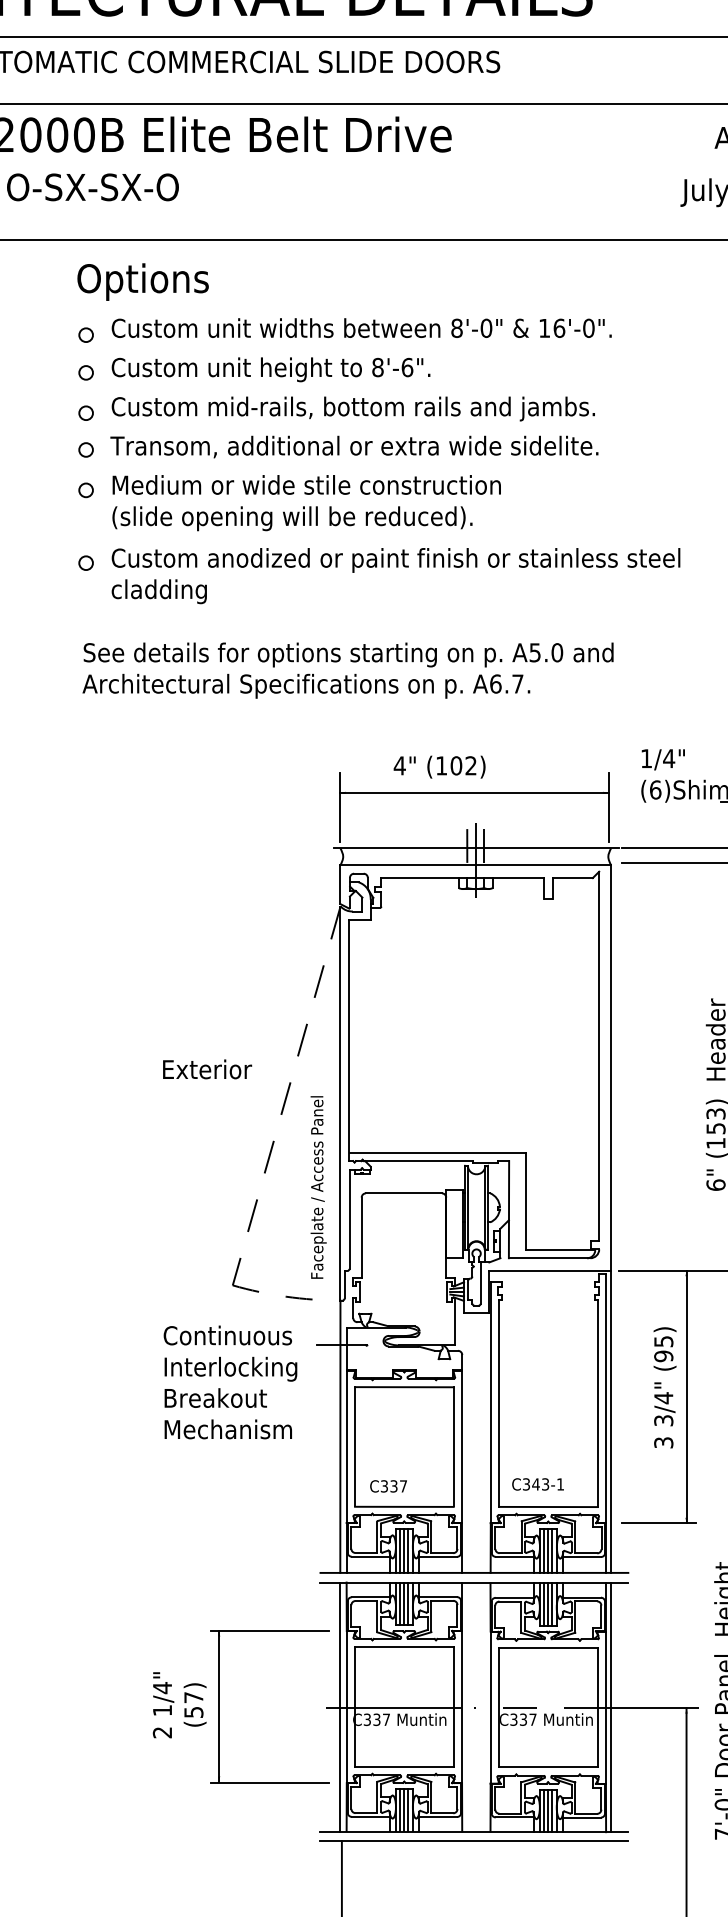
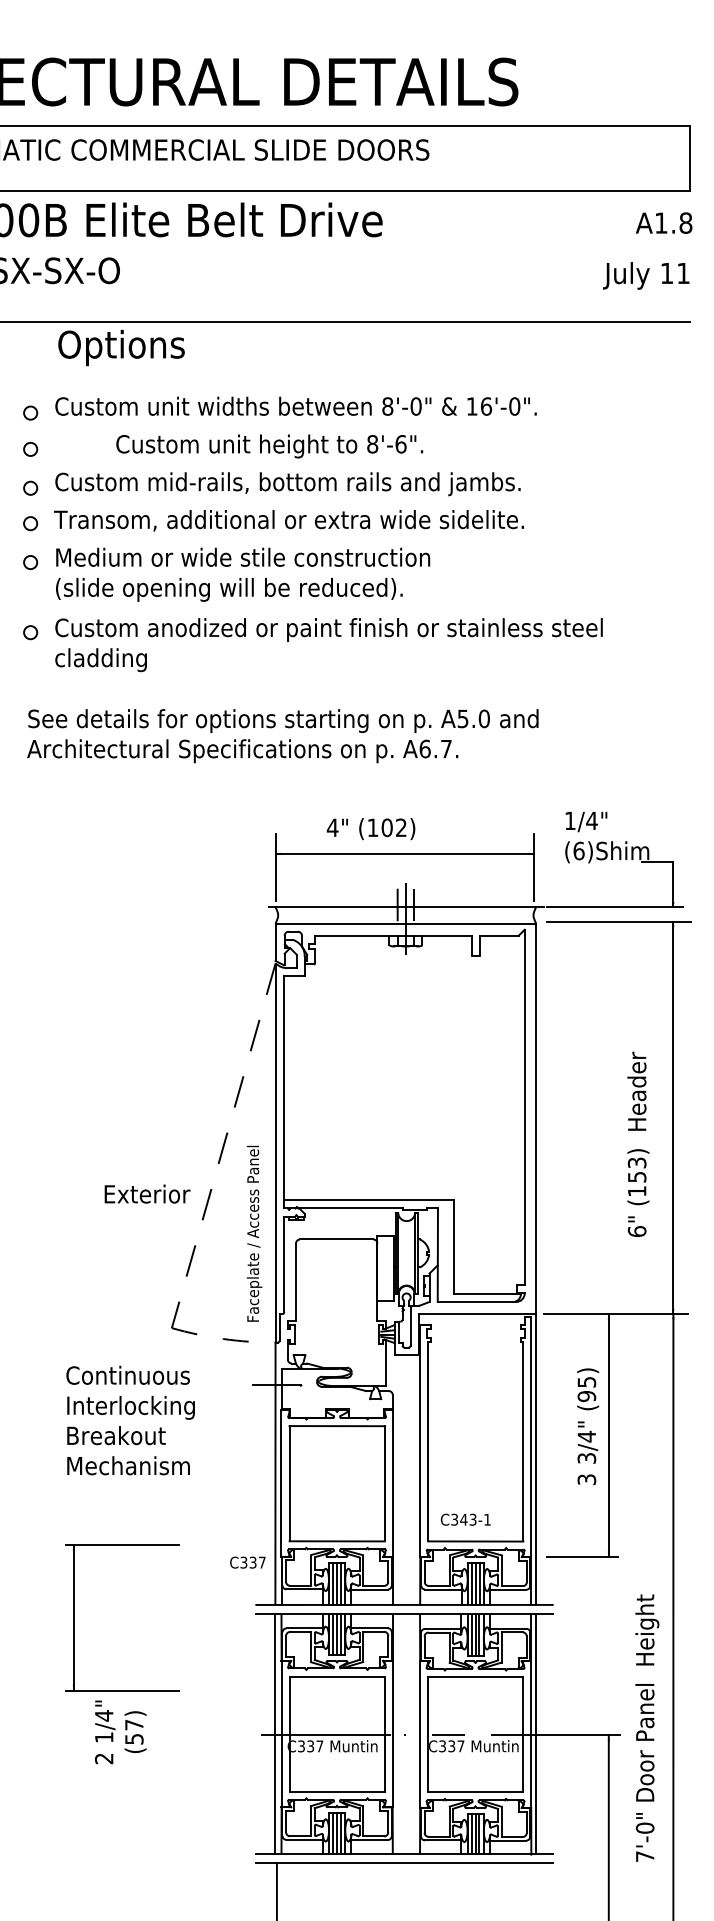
text: (143, 281) -> (121, 347), moved
text: (270, 369) -> (269, 446), moved
text: (207, 1068) -> (147, 1193), moved
text: (230, 1382) -> (130, 1420), moved
text: (388, 1486) -> (247, 1562), moved
part: (219, 1706) -> (74, 1617), moved

